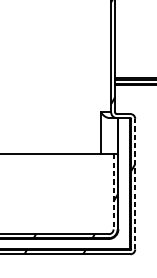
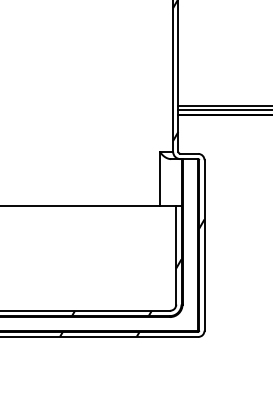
line: (135, 183) -> (204, 244), dashed -> solid
line: (113, 191) -> (176, 255), dashed -> solid

